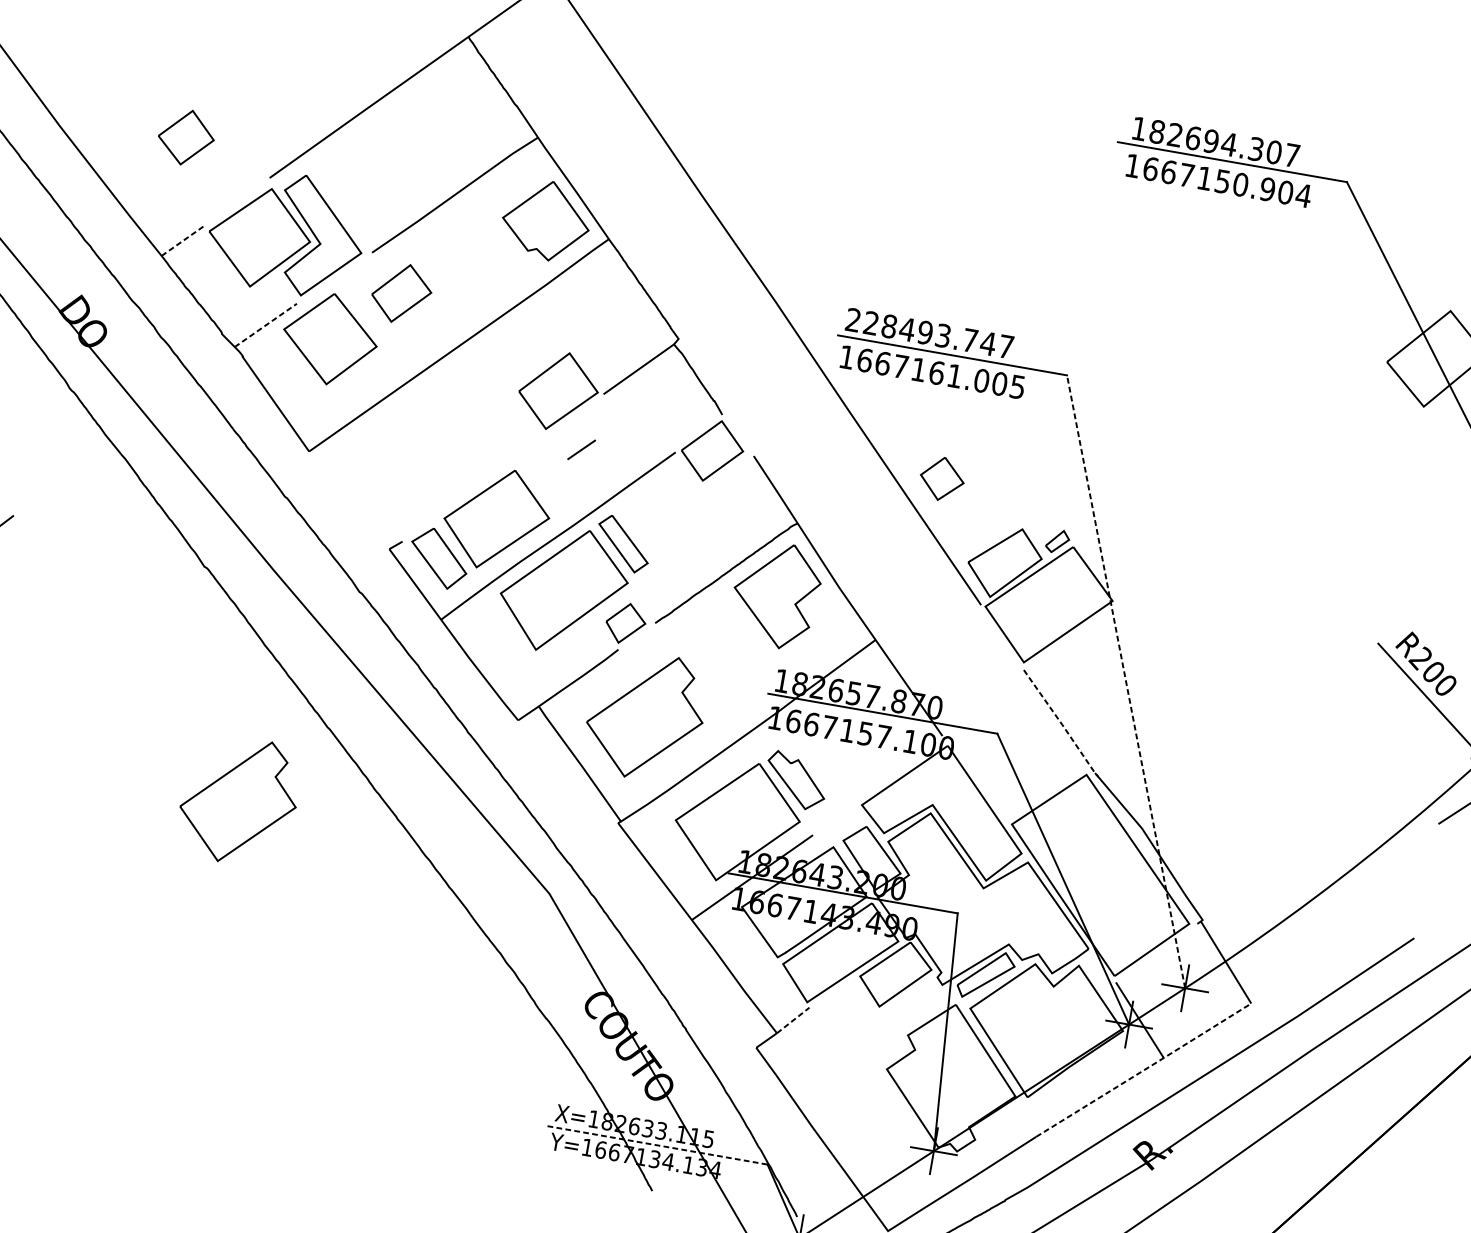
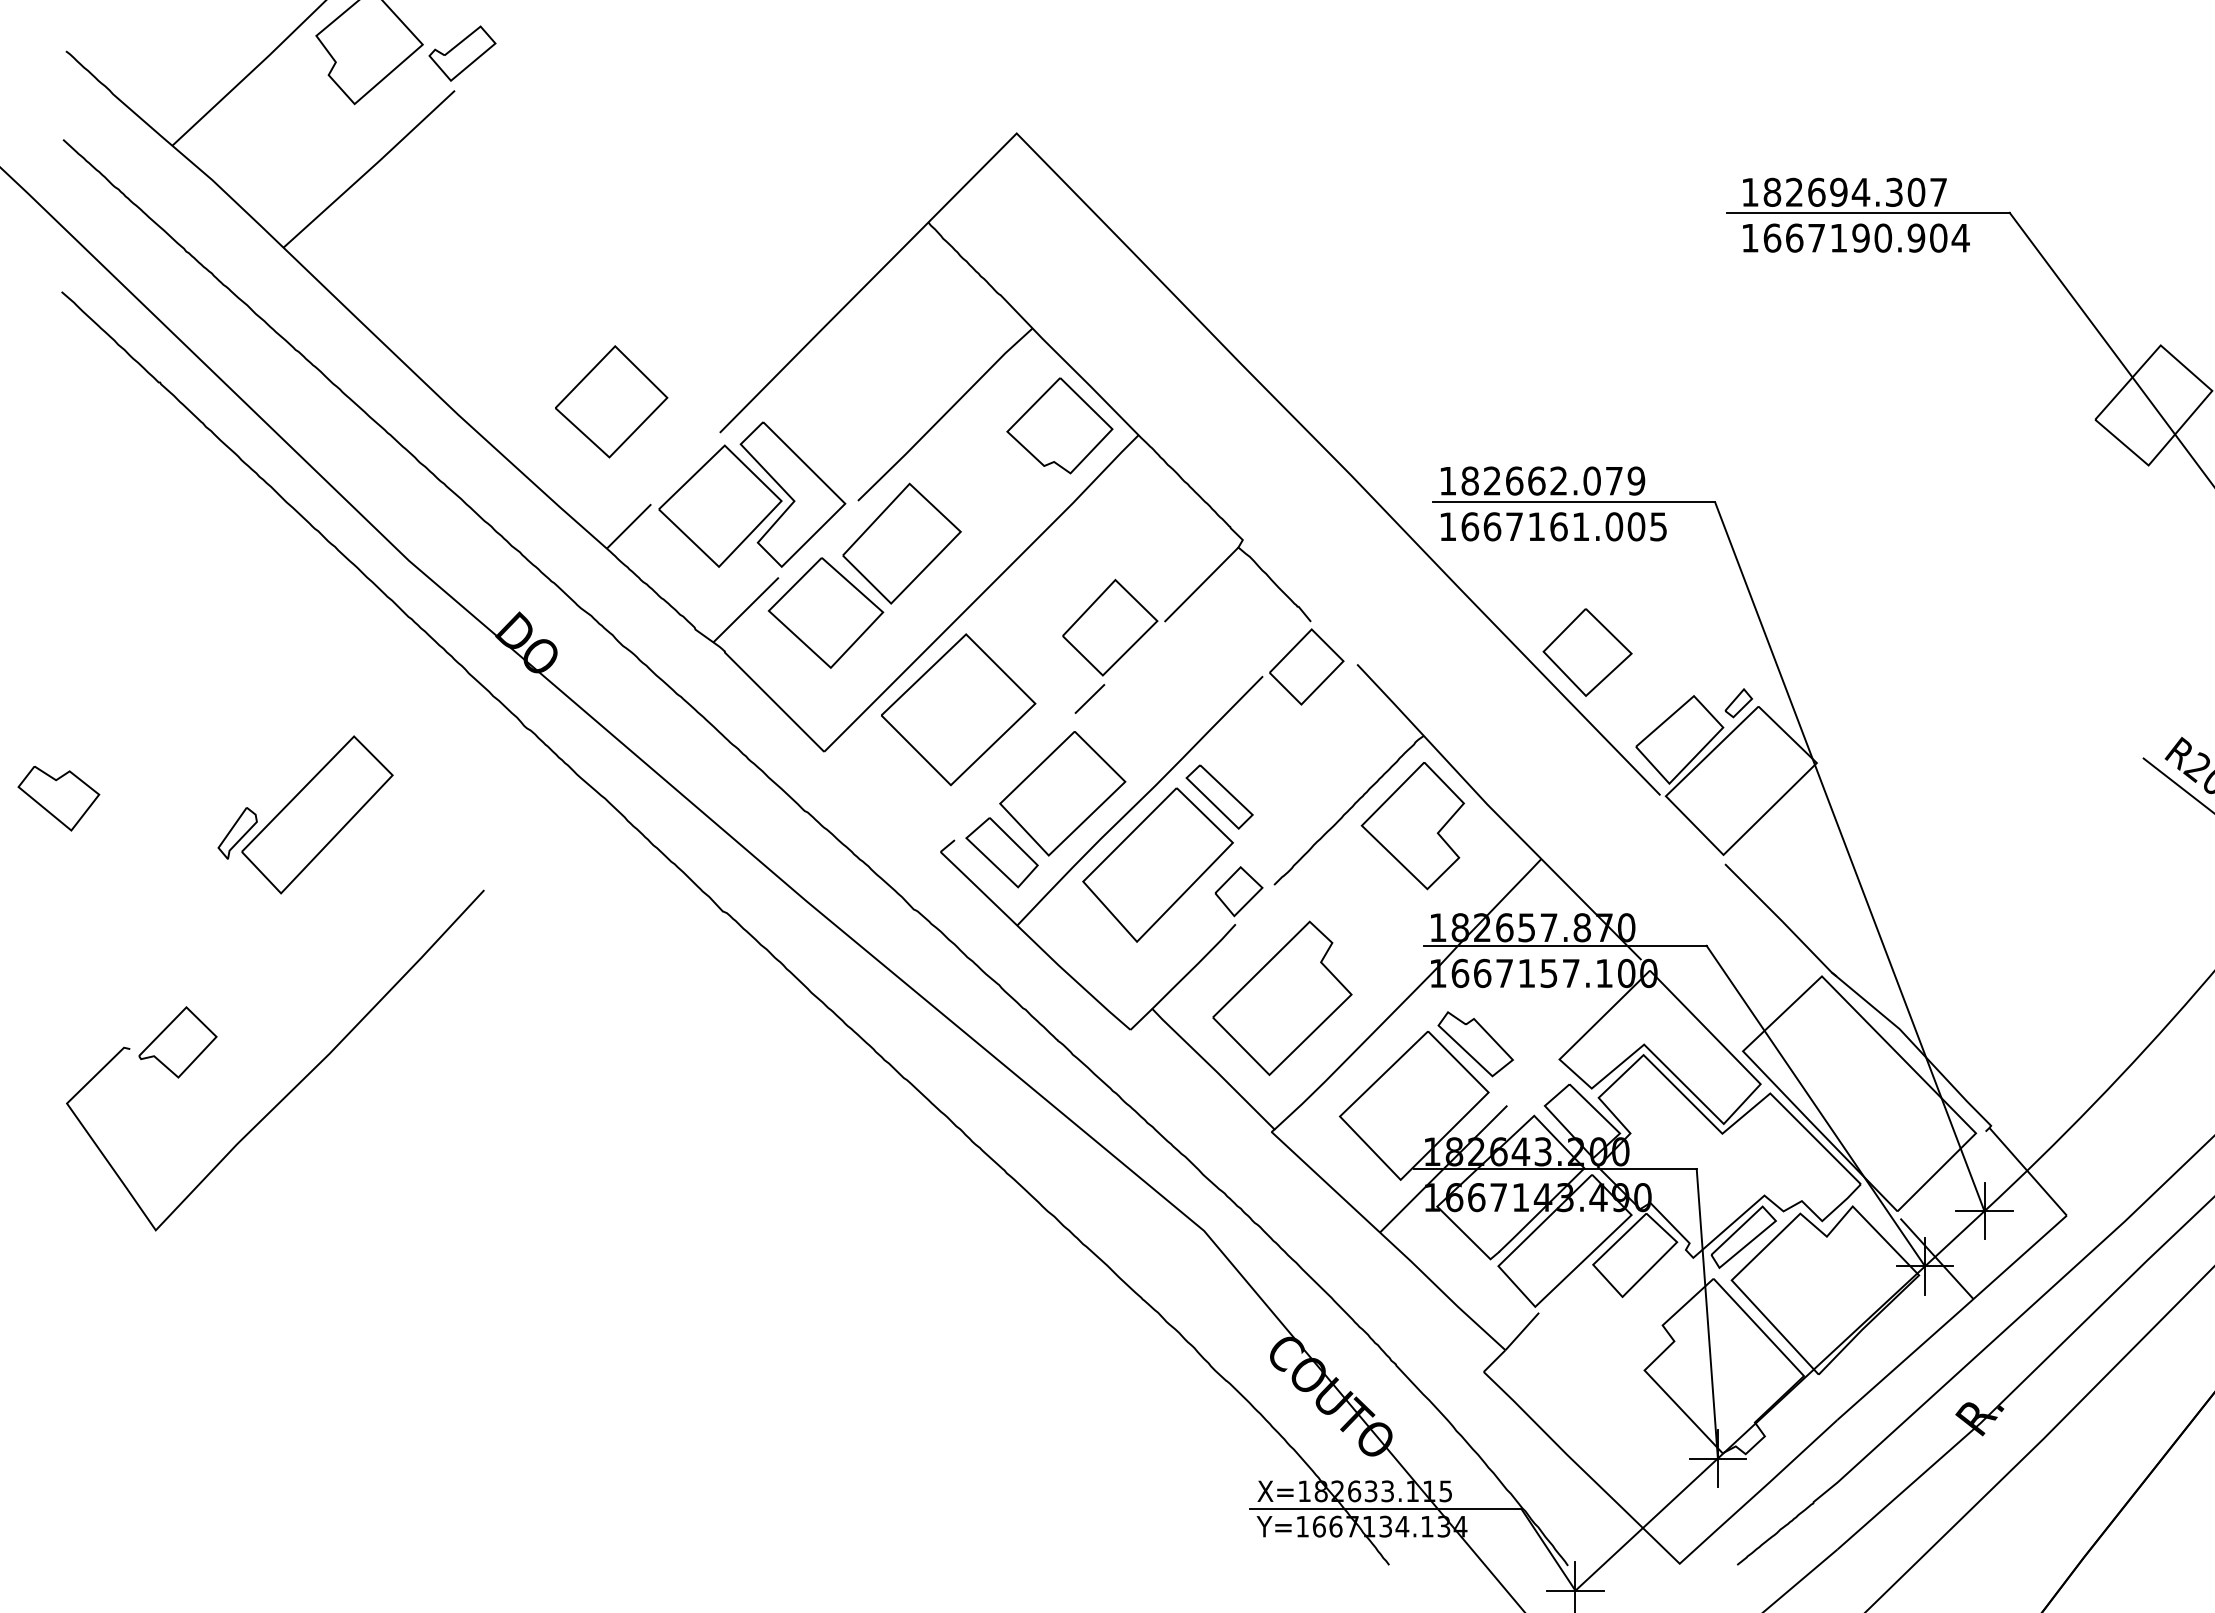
part: (186, 137) -> (611, 401), size x1.67
text: (1222, 181) -> (1860, 237), 1667150.904 -> 1667190.904
line: (183, 241) -> (629, 526), dashed -> solid
part: (401, 293) -> (901, 543), size x1.67
line: (266, 325) -> (746, 609), dashed -> solid
text: (930, 333) -> (1542, 480), 228493.747 -> 182662.079
part: (424, 436) -> (958, 709), added
line: (581, 449) -> (1089, 698), moved
part: (942, 478) -> (1587, 652), size x1.67
line: (1125, 681) -> (1849, 856), dashed -> solid
line: (1061, 723) -> (1781, 920), dashed -> solid
part: (239, 800) -> (813, 1184), removed
line: (793, 1020) -> (1522, 1331), dashed -> solid
line: (1144, 1070) -> (1953, 1317), dashed -> solid
line: (657, 1145) -> (1386, 1509), dashed -> solid

